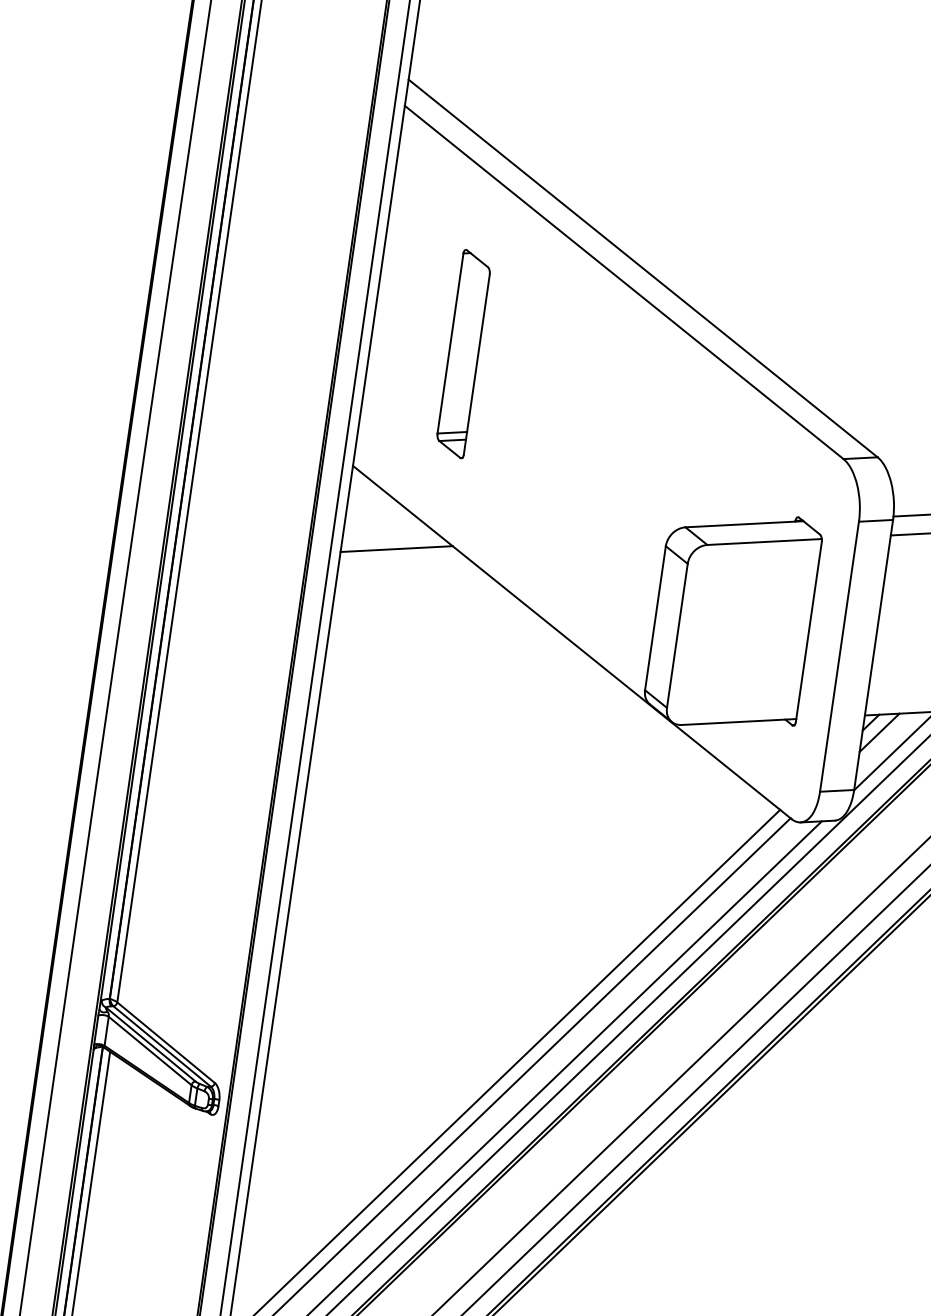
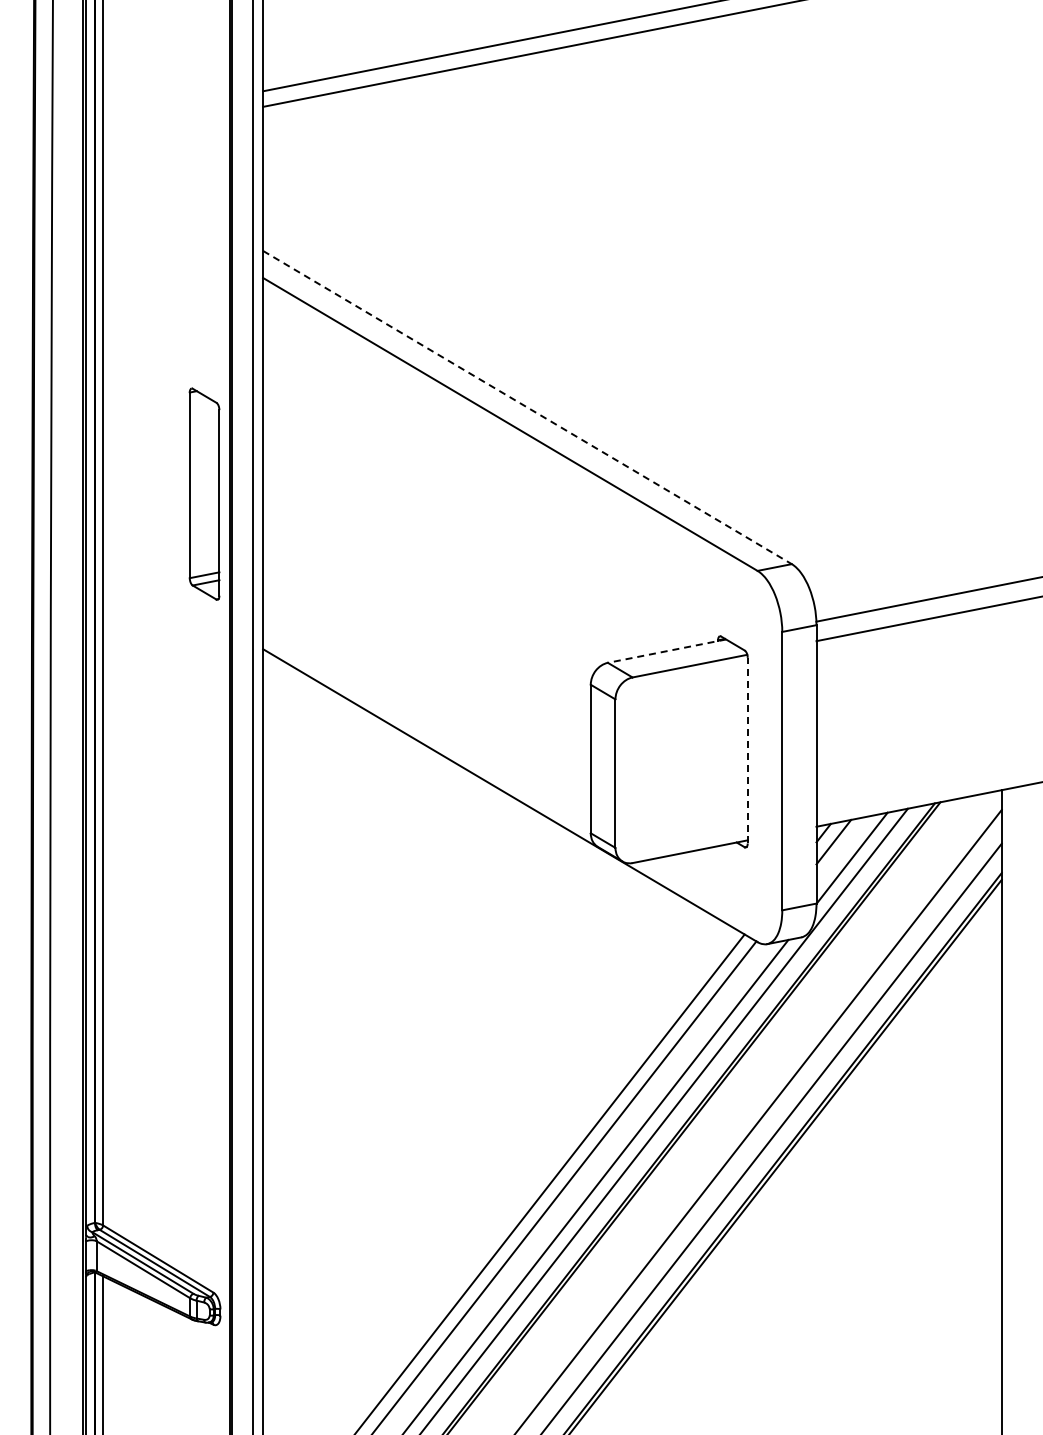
line: (643, 268) -> (527, 407), solid -> dashed
part: (463, 353) -> (204, 493), moved
line: (743, 524) -> (666, 651), solid -> dashed
line: (396, 548) -> (319, 726), removed
line: (808, 631) -> (747, 750), solid -> dashed

